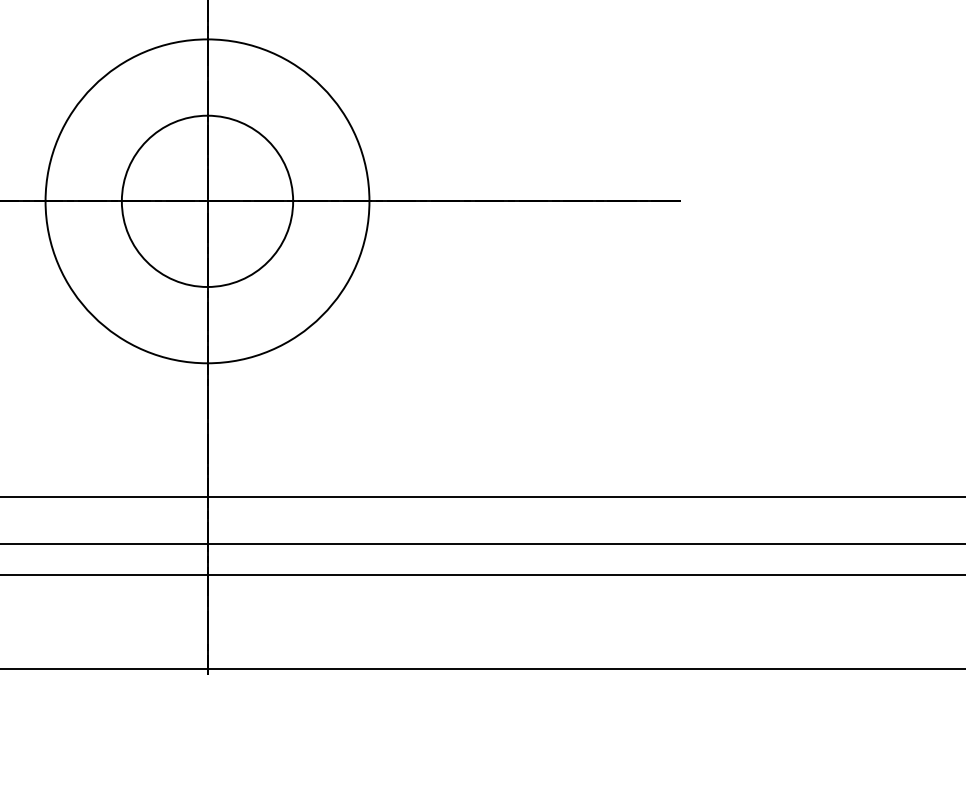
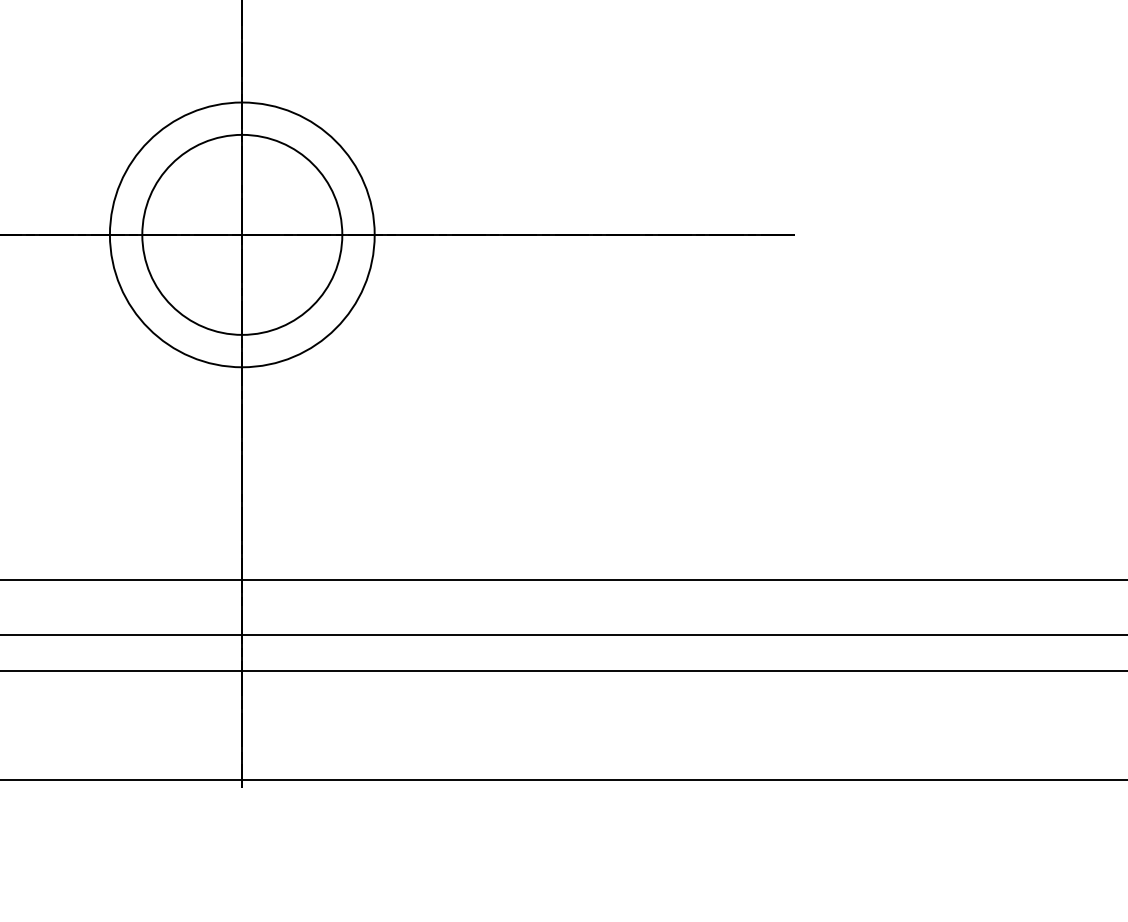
circle: (207, 201) -> (242, 234), size x0.7

